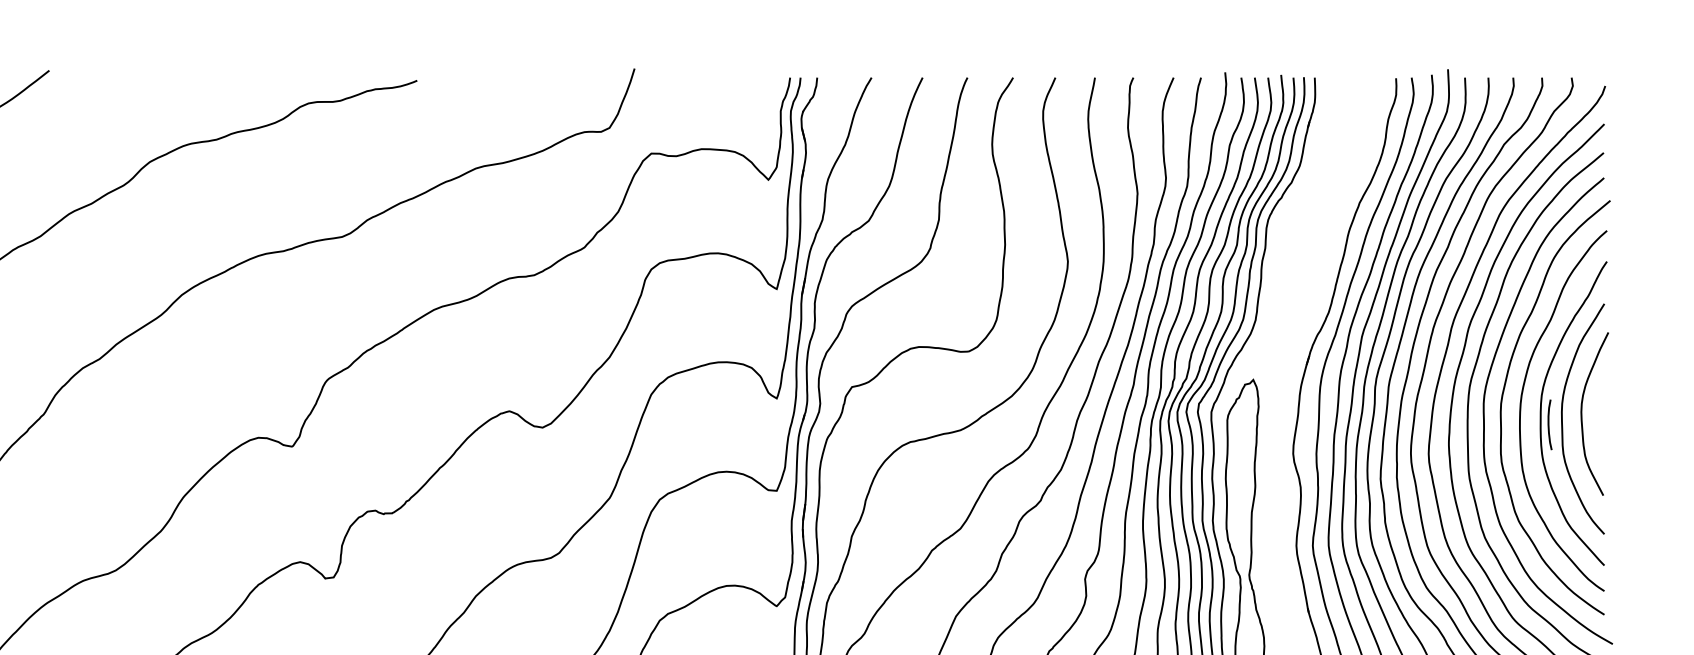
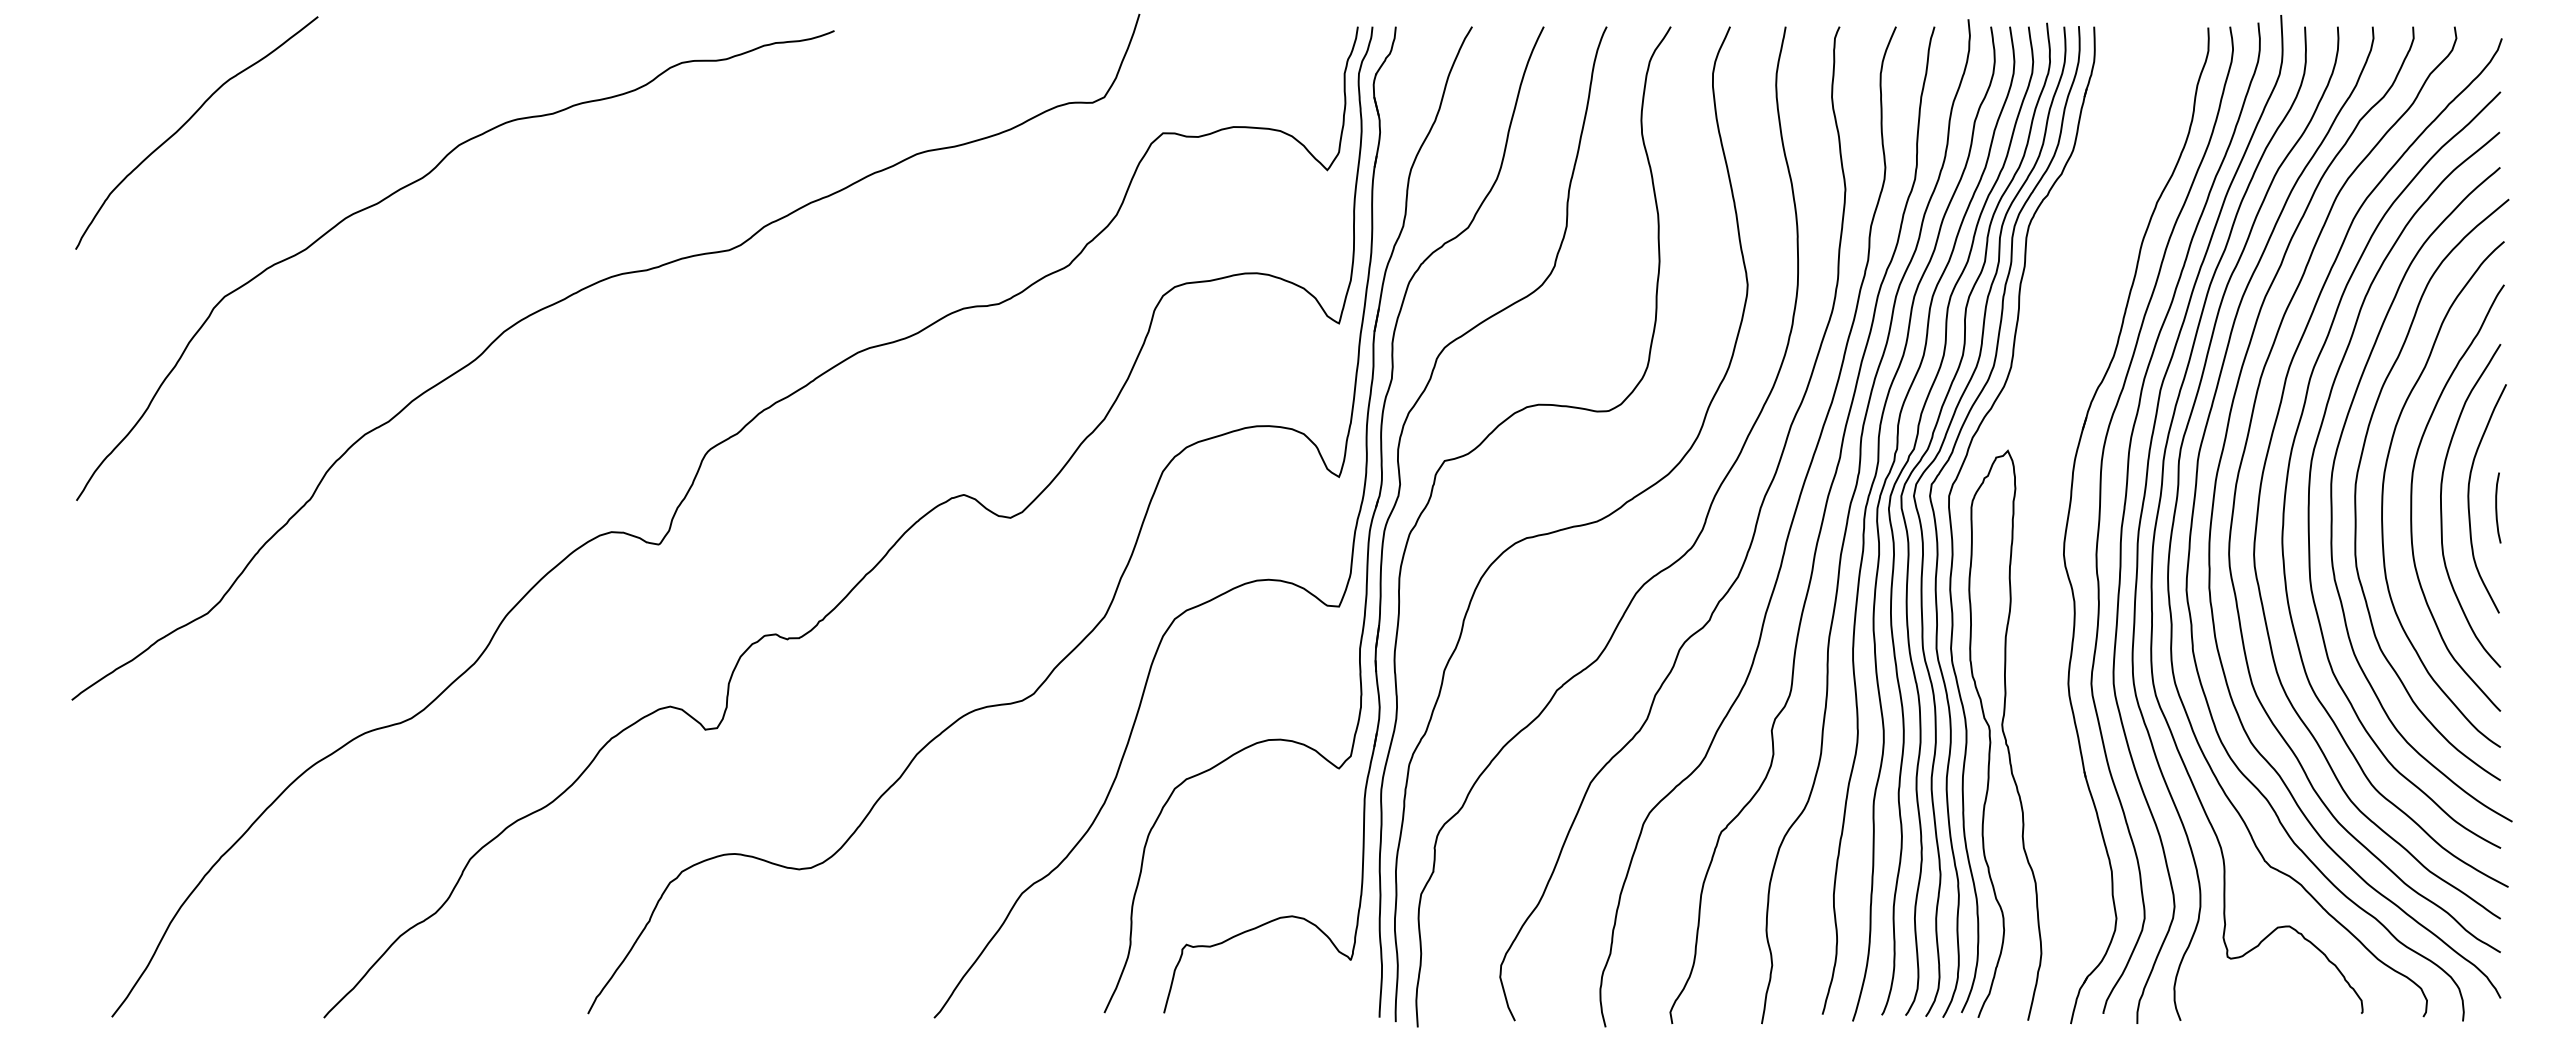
curve: (1549, 424) -> (2497, 507), moved

